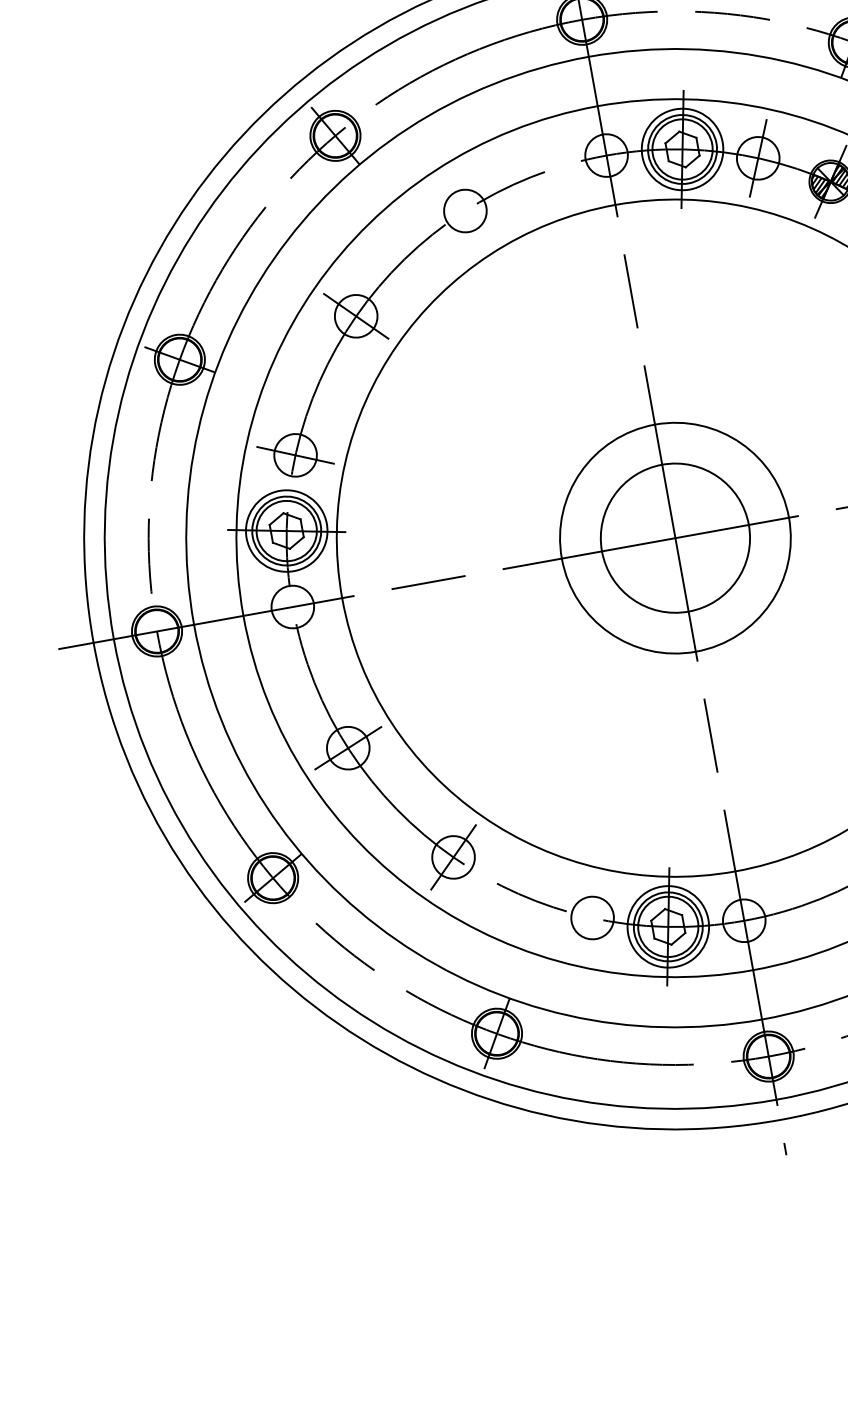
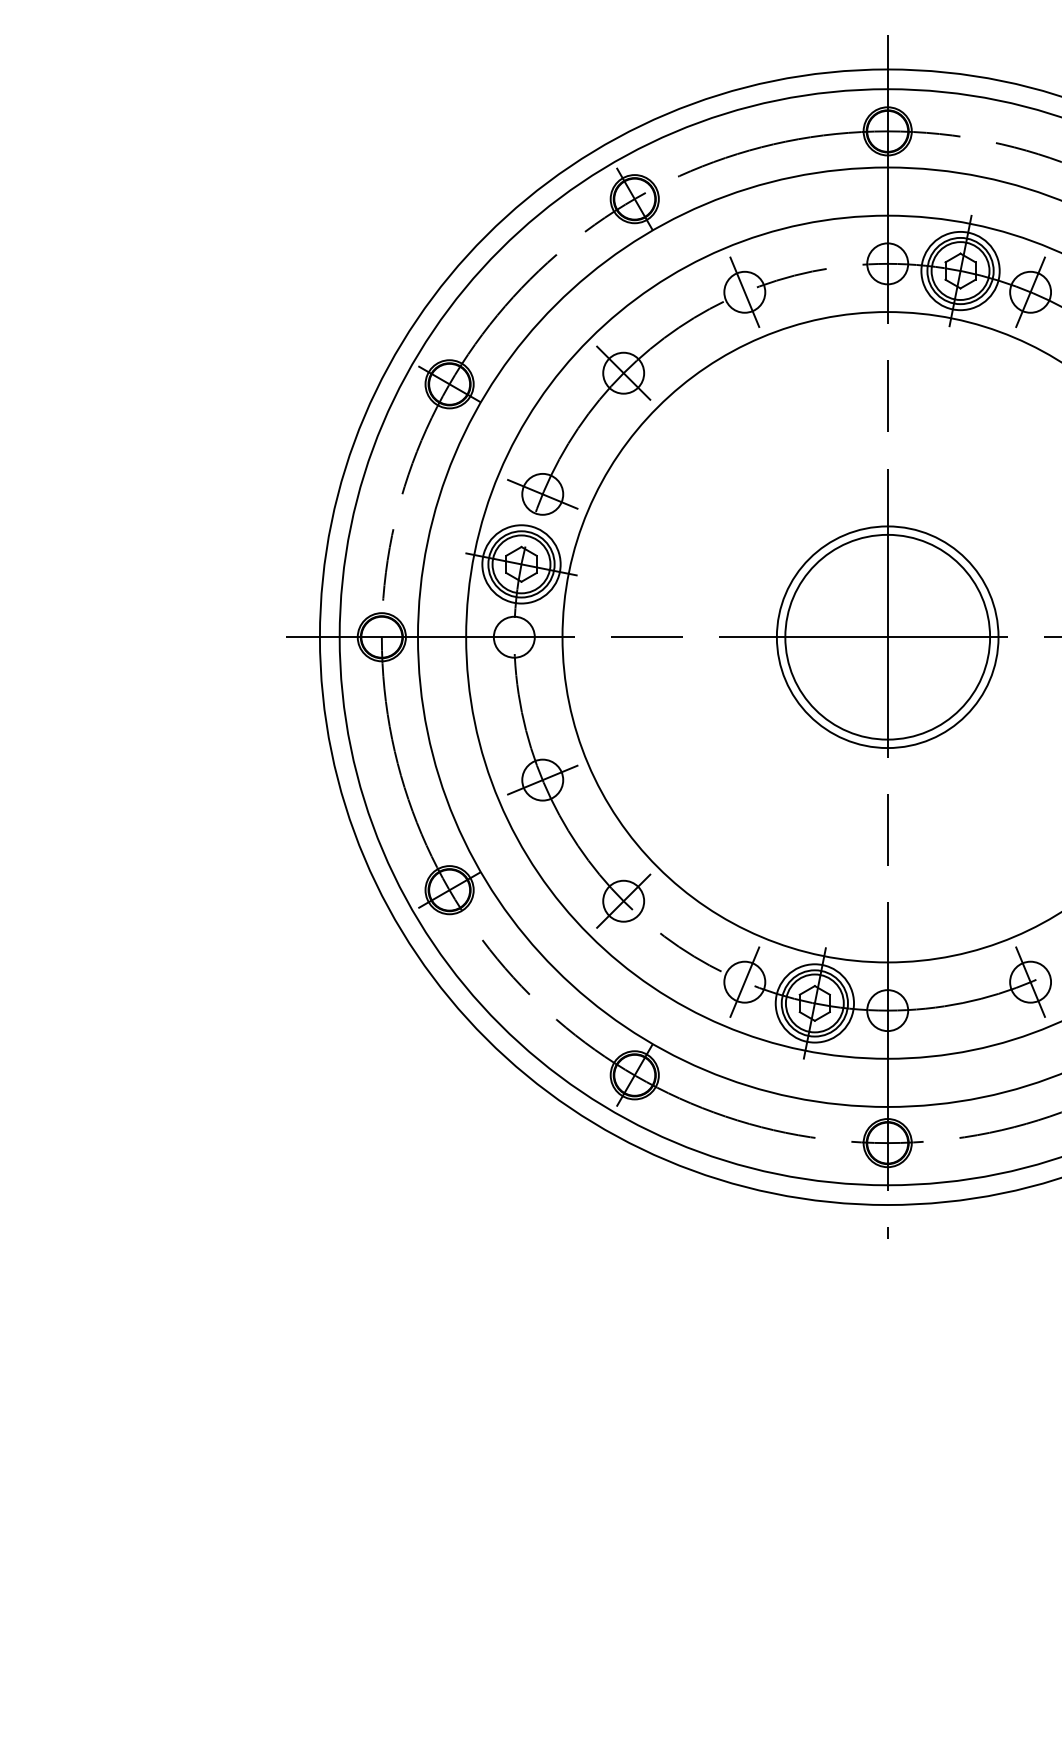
line: (464, 210) -> (744, 291), added
circle: (675, 537) -> (887, 636), size x1.43
line: (592, 917) -> (744, 981), added

